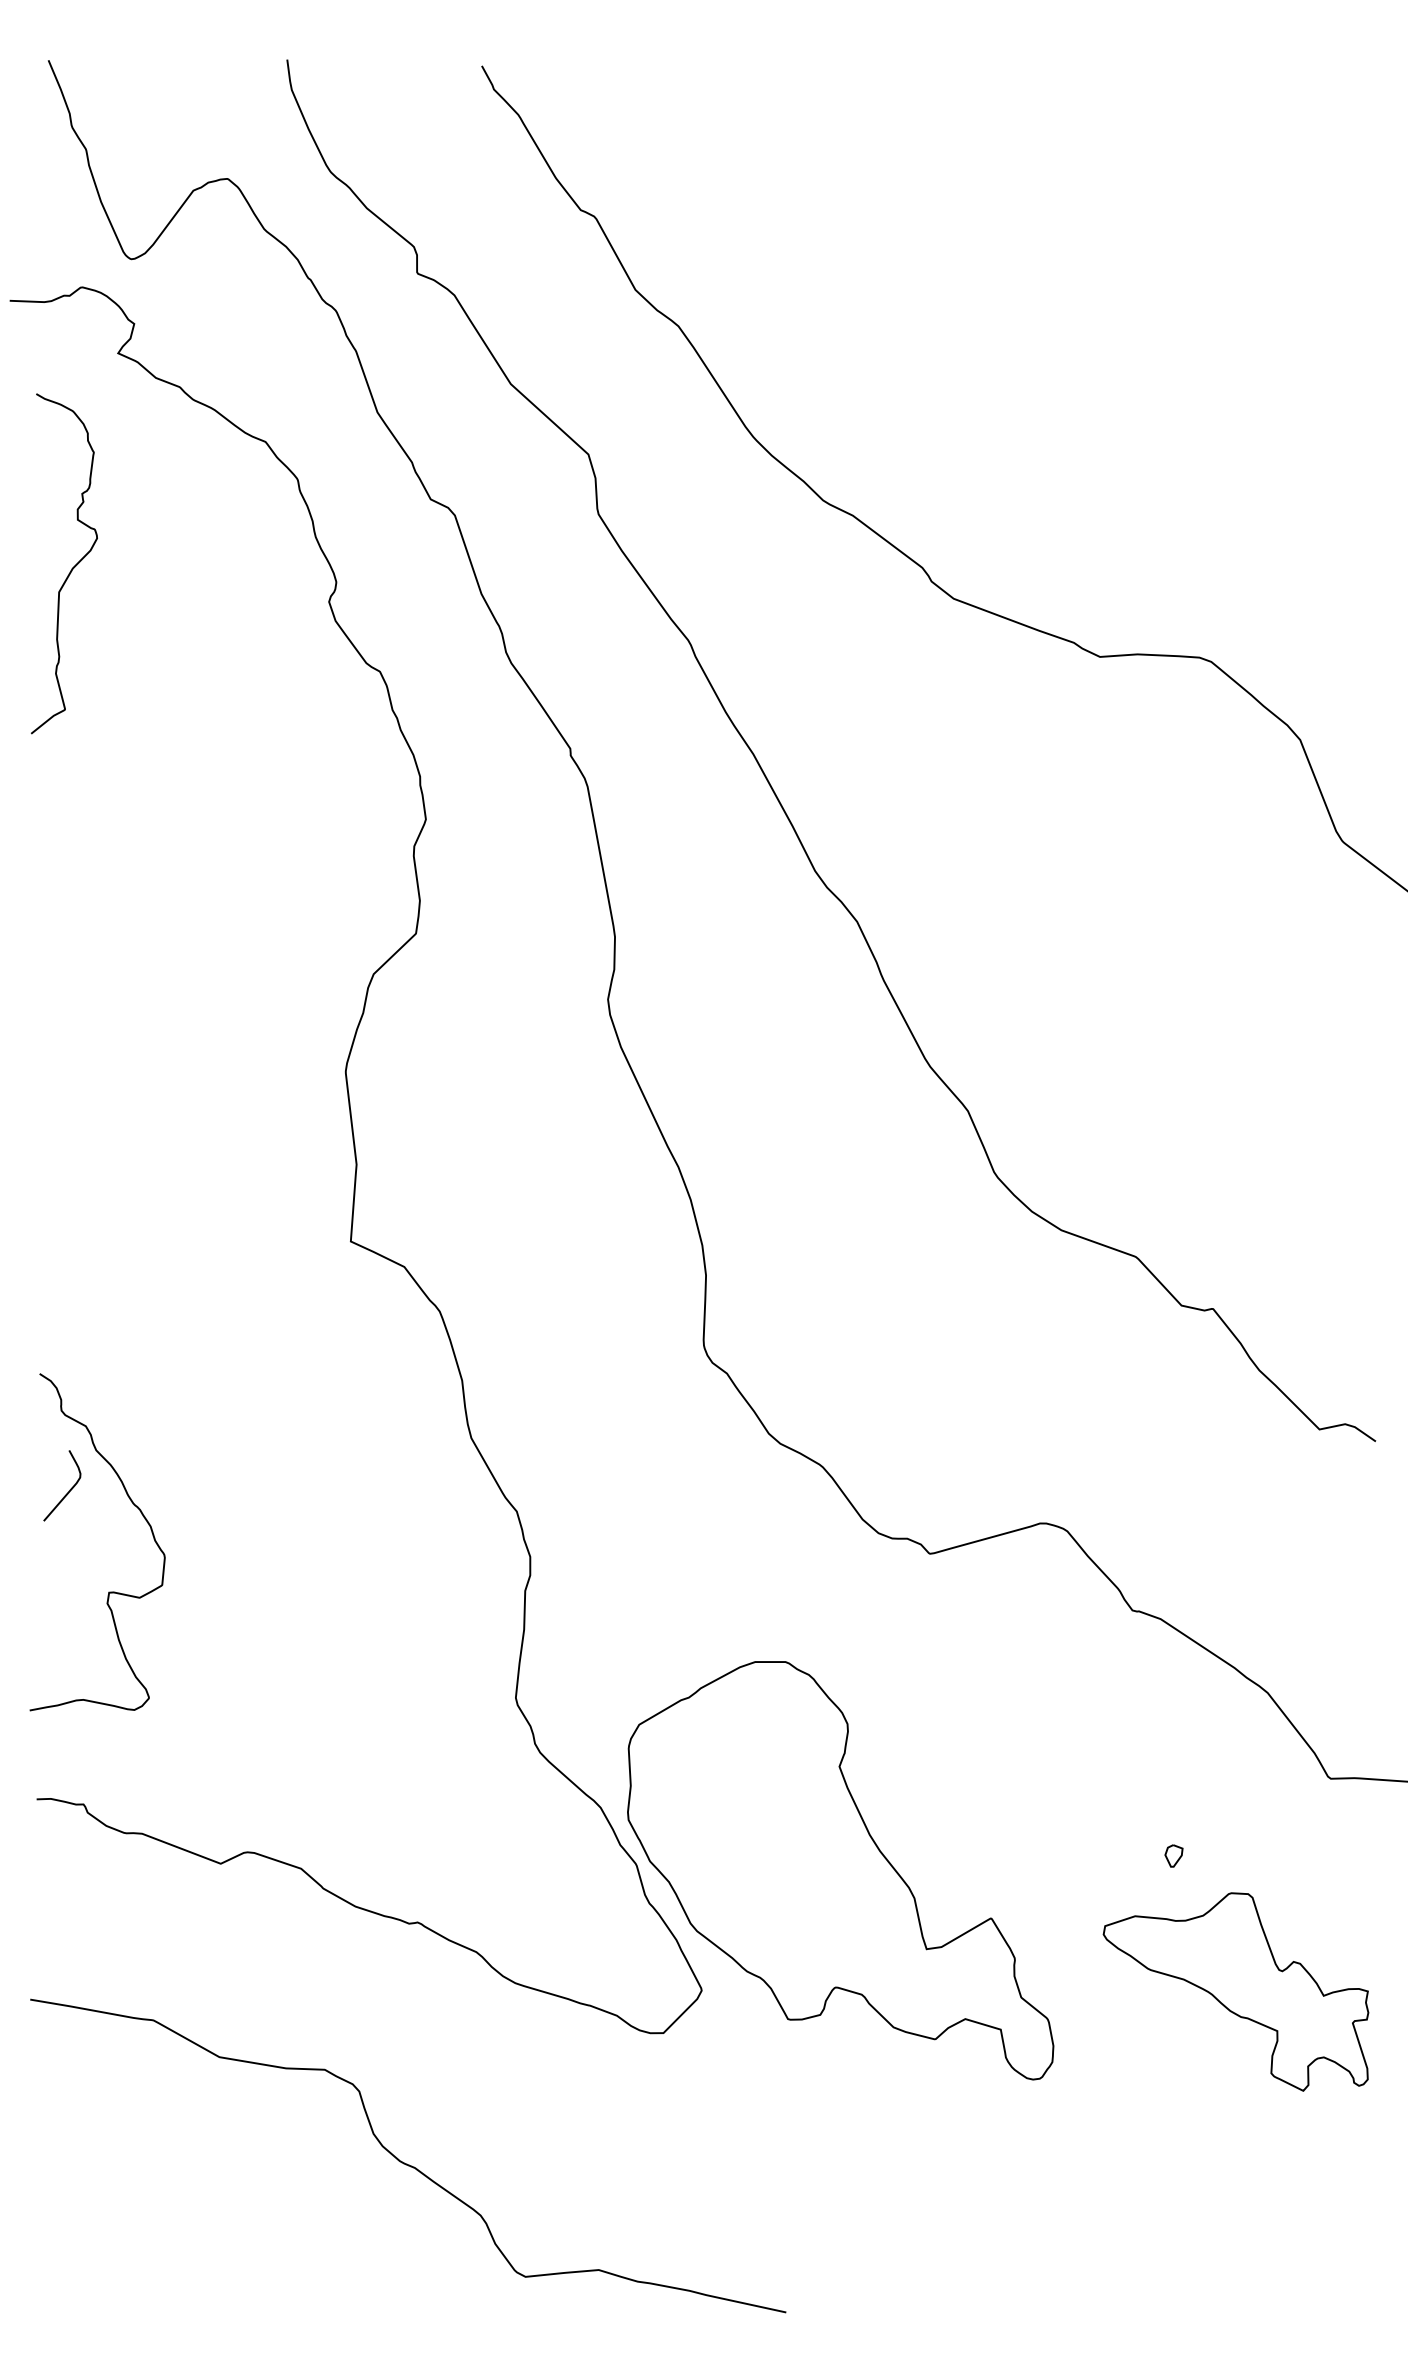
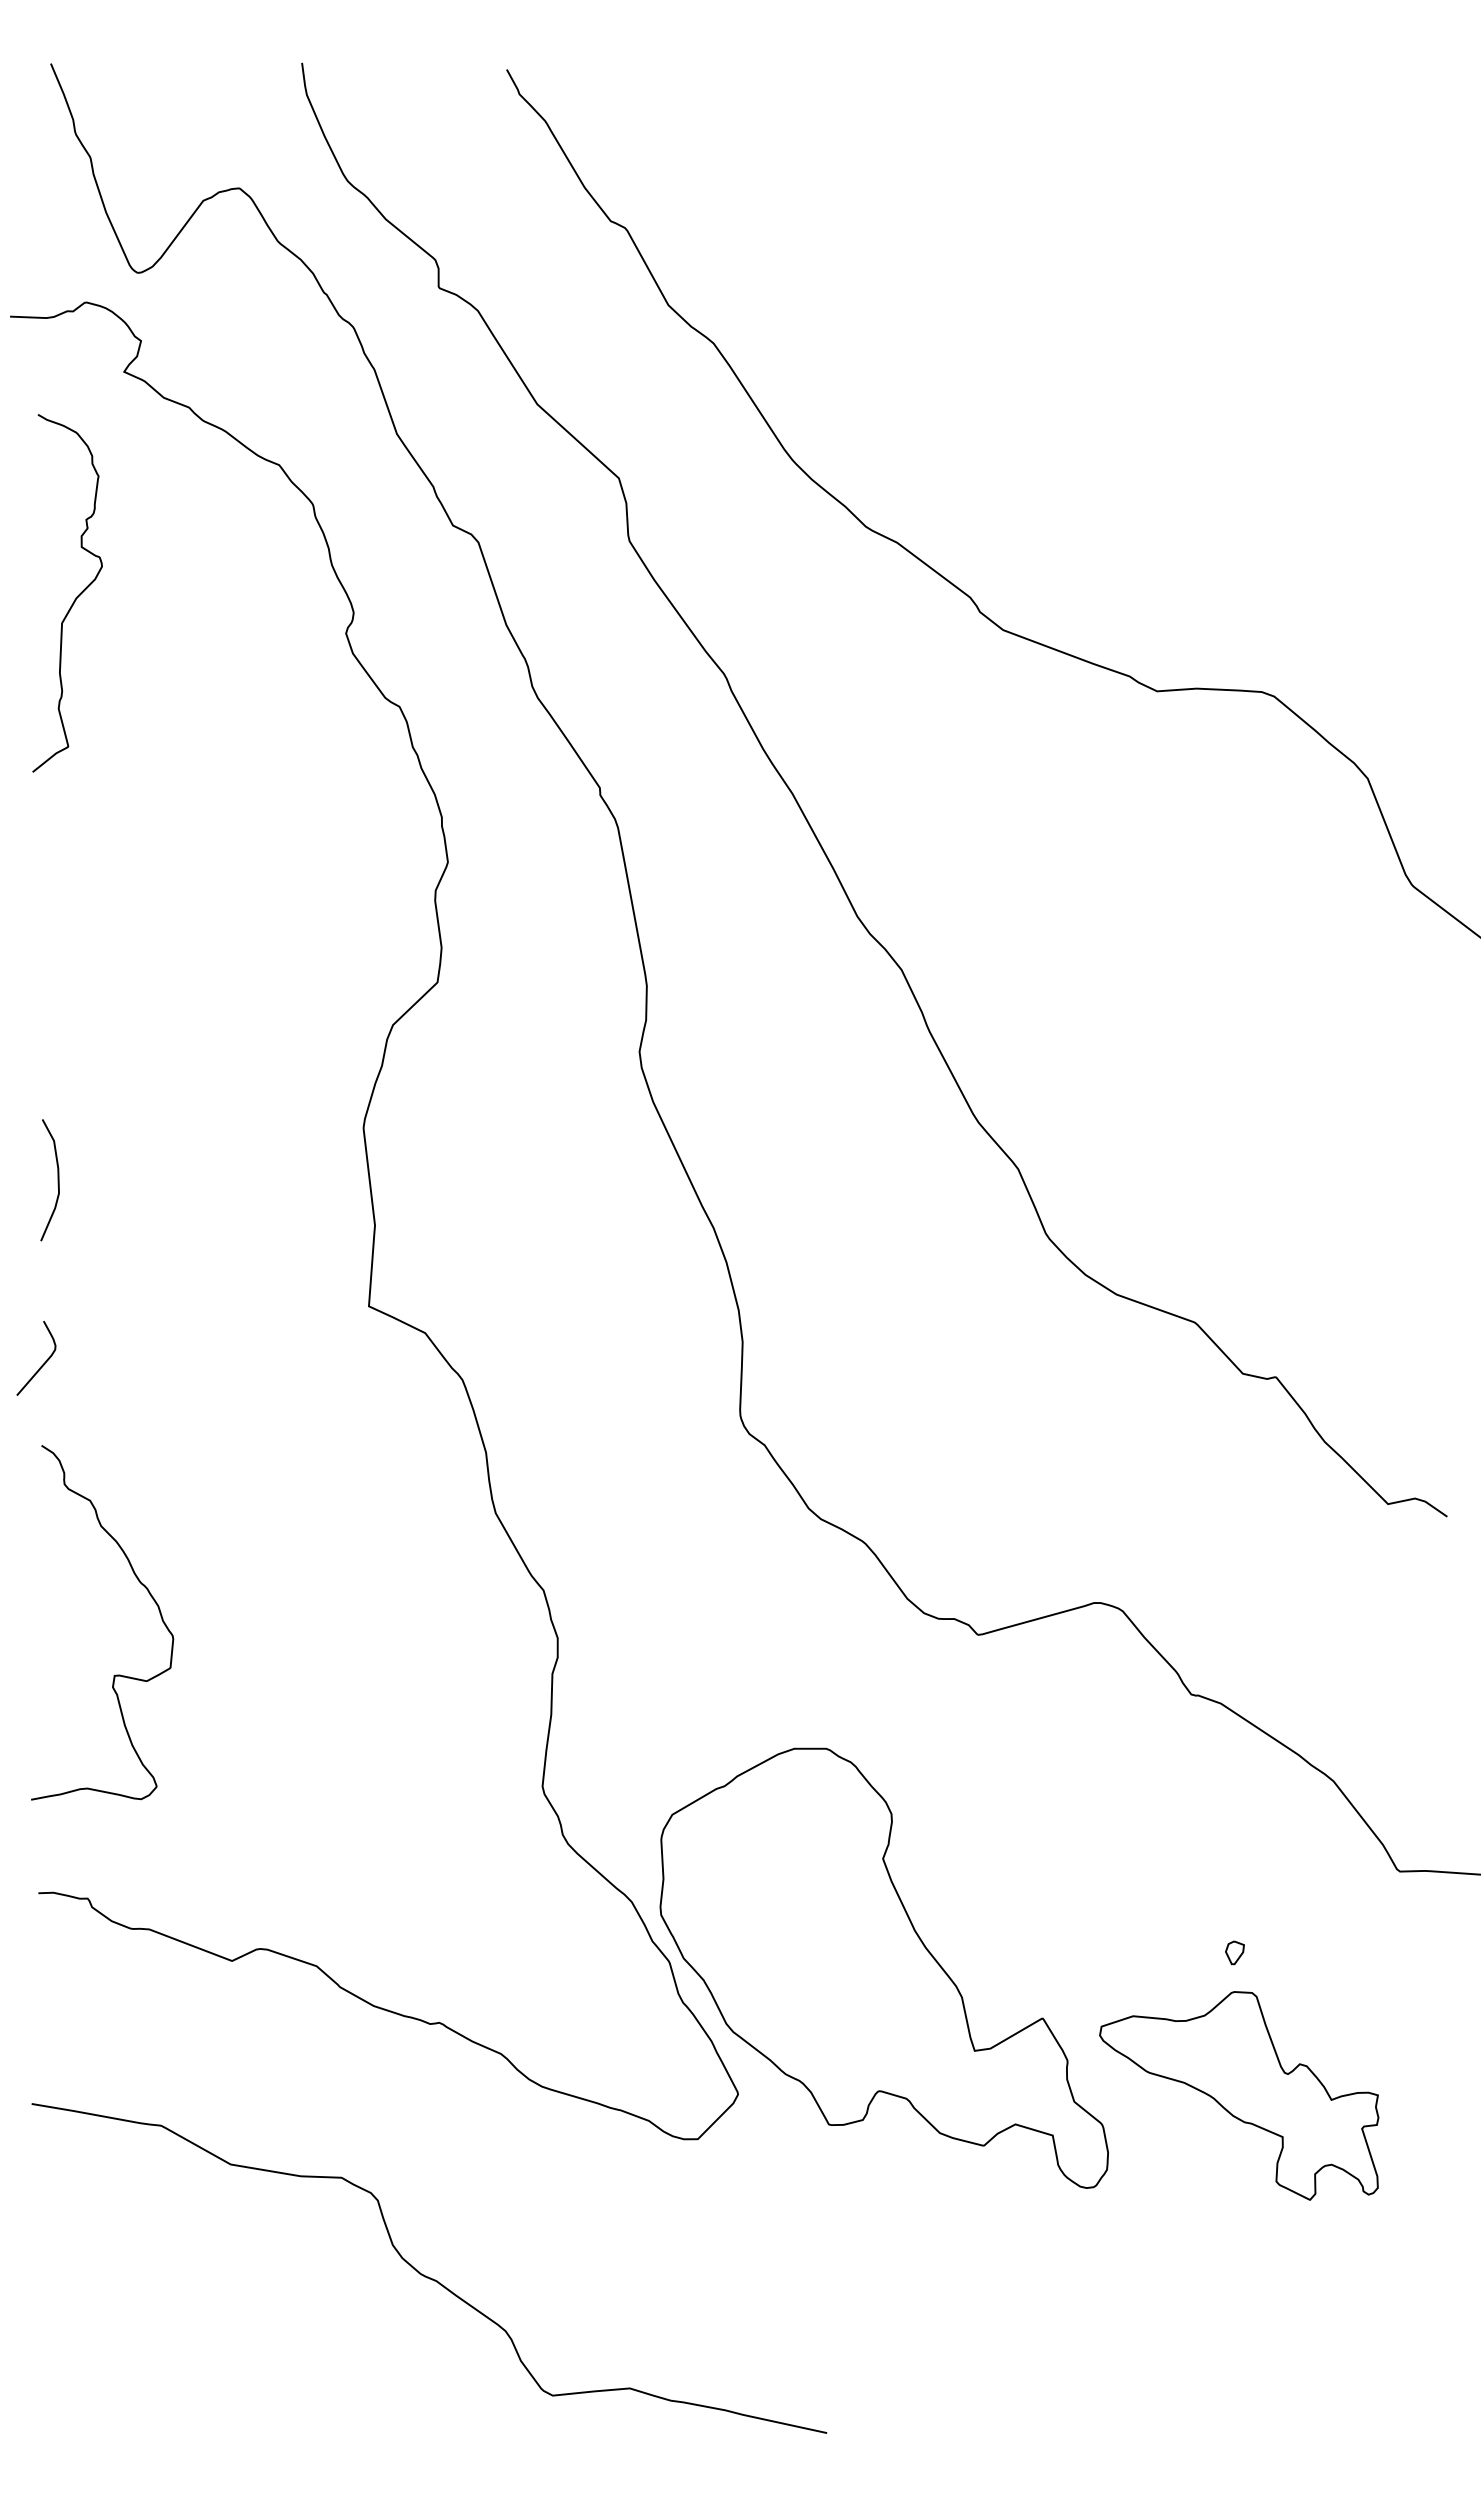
curve: (54, 1121) -> (57, 1180), added
curve: (68, 1491) -> (42, 1364), moved
part: (1236, 1991) -> (1239, 2095), moved

